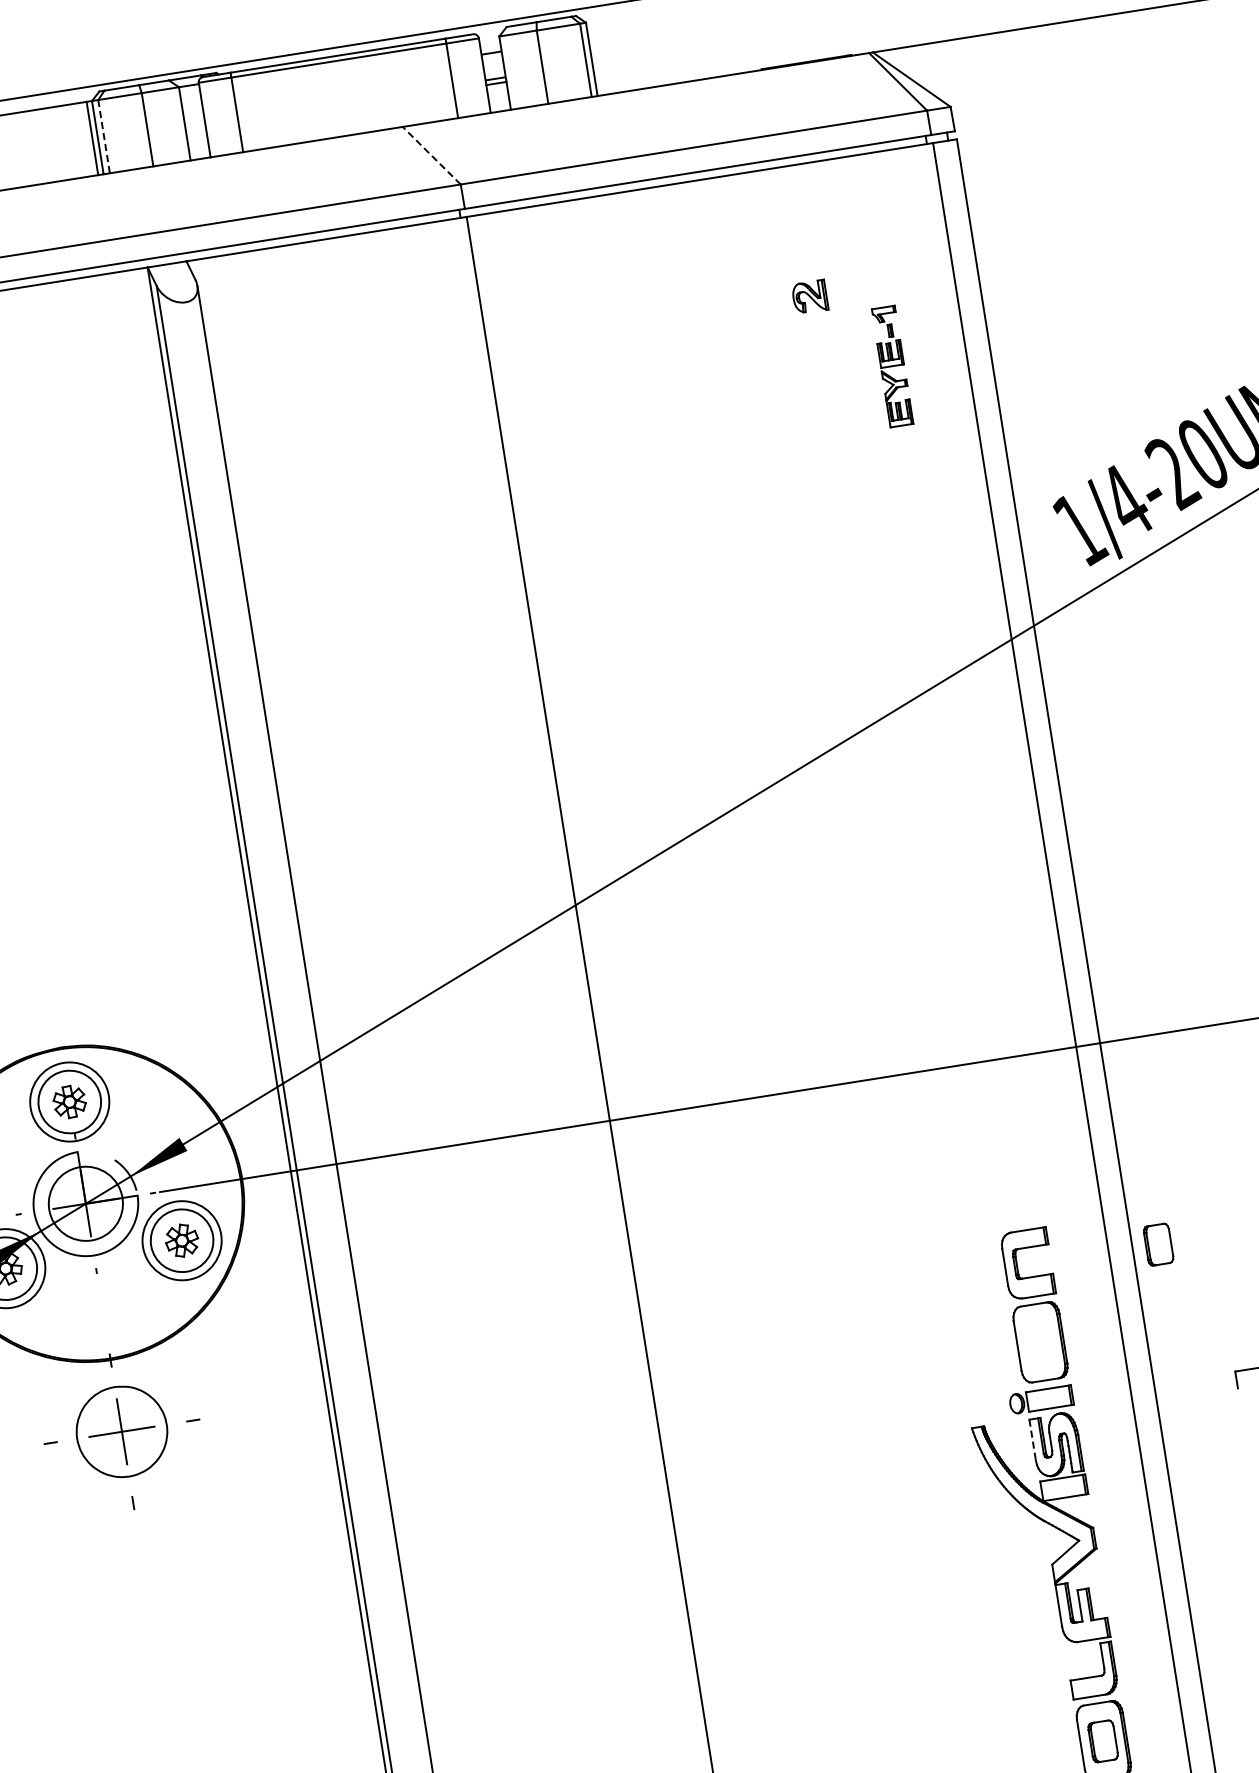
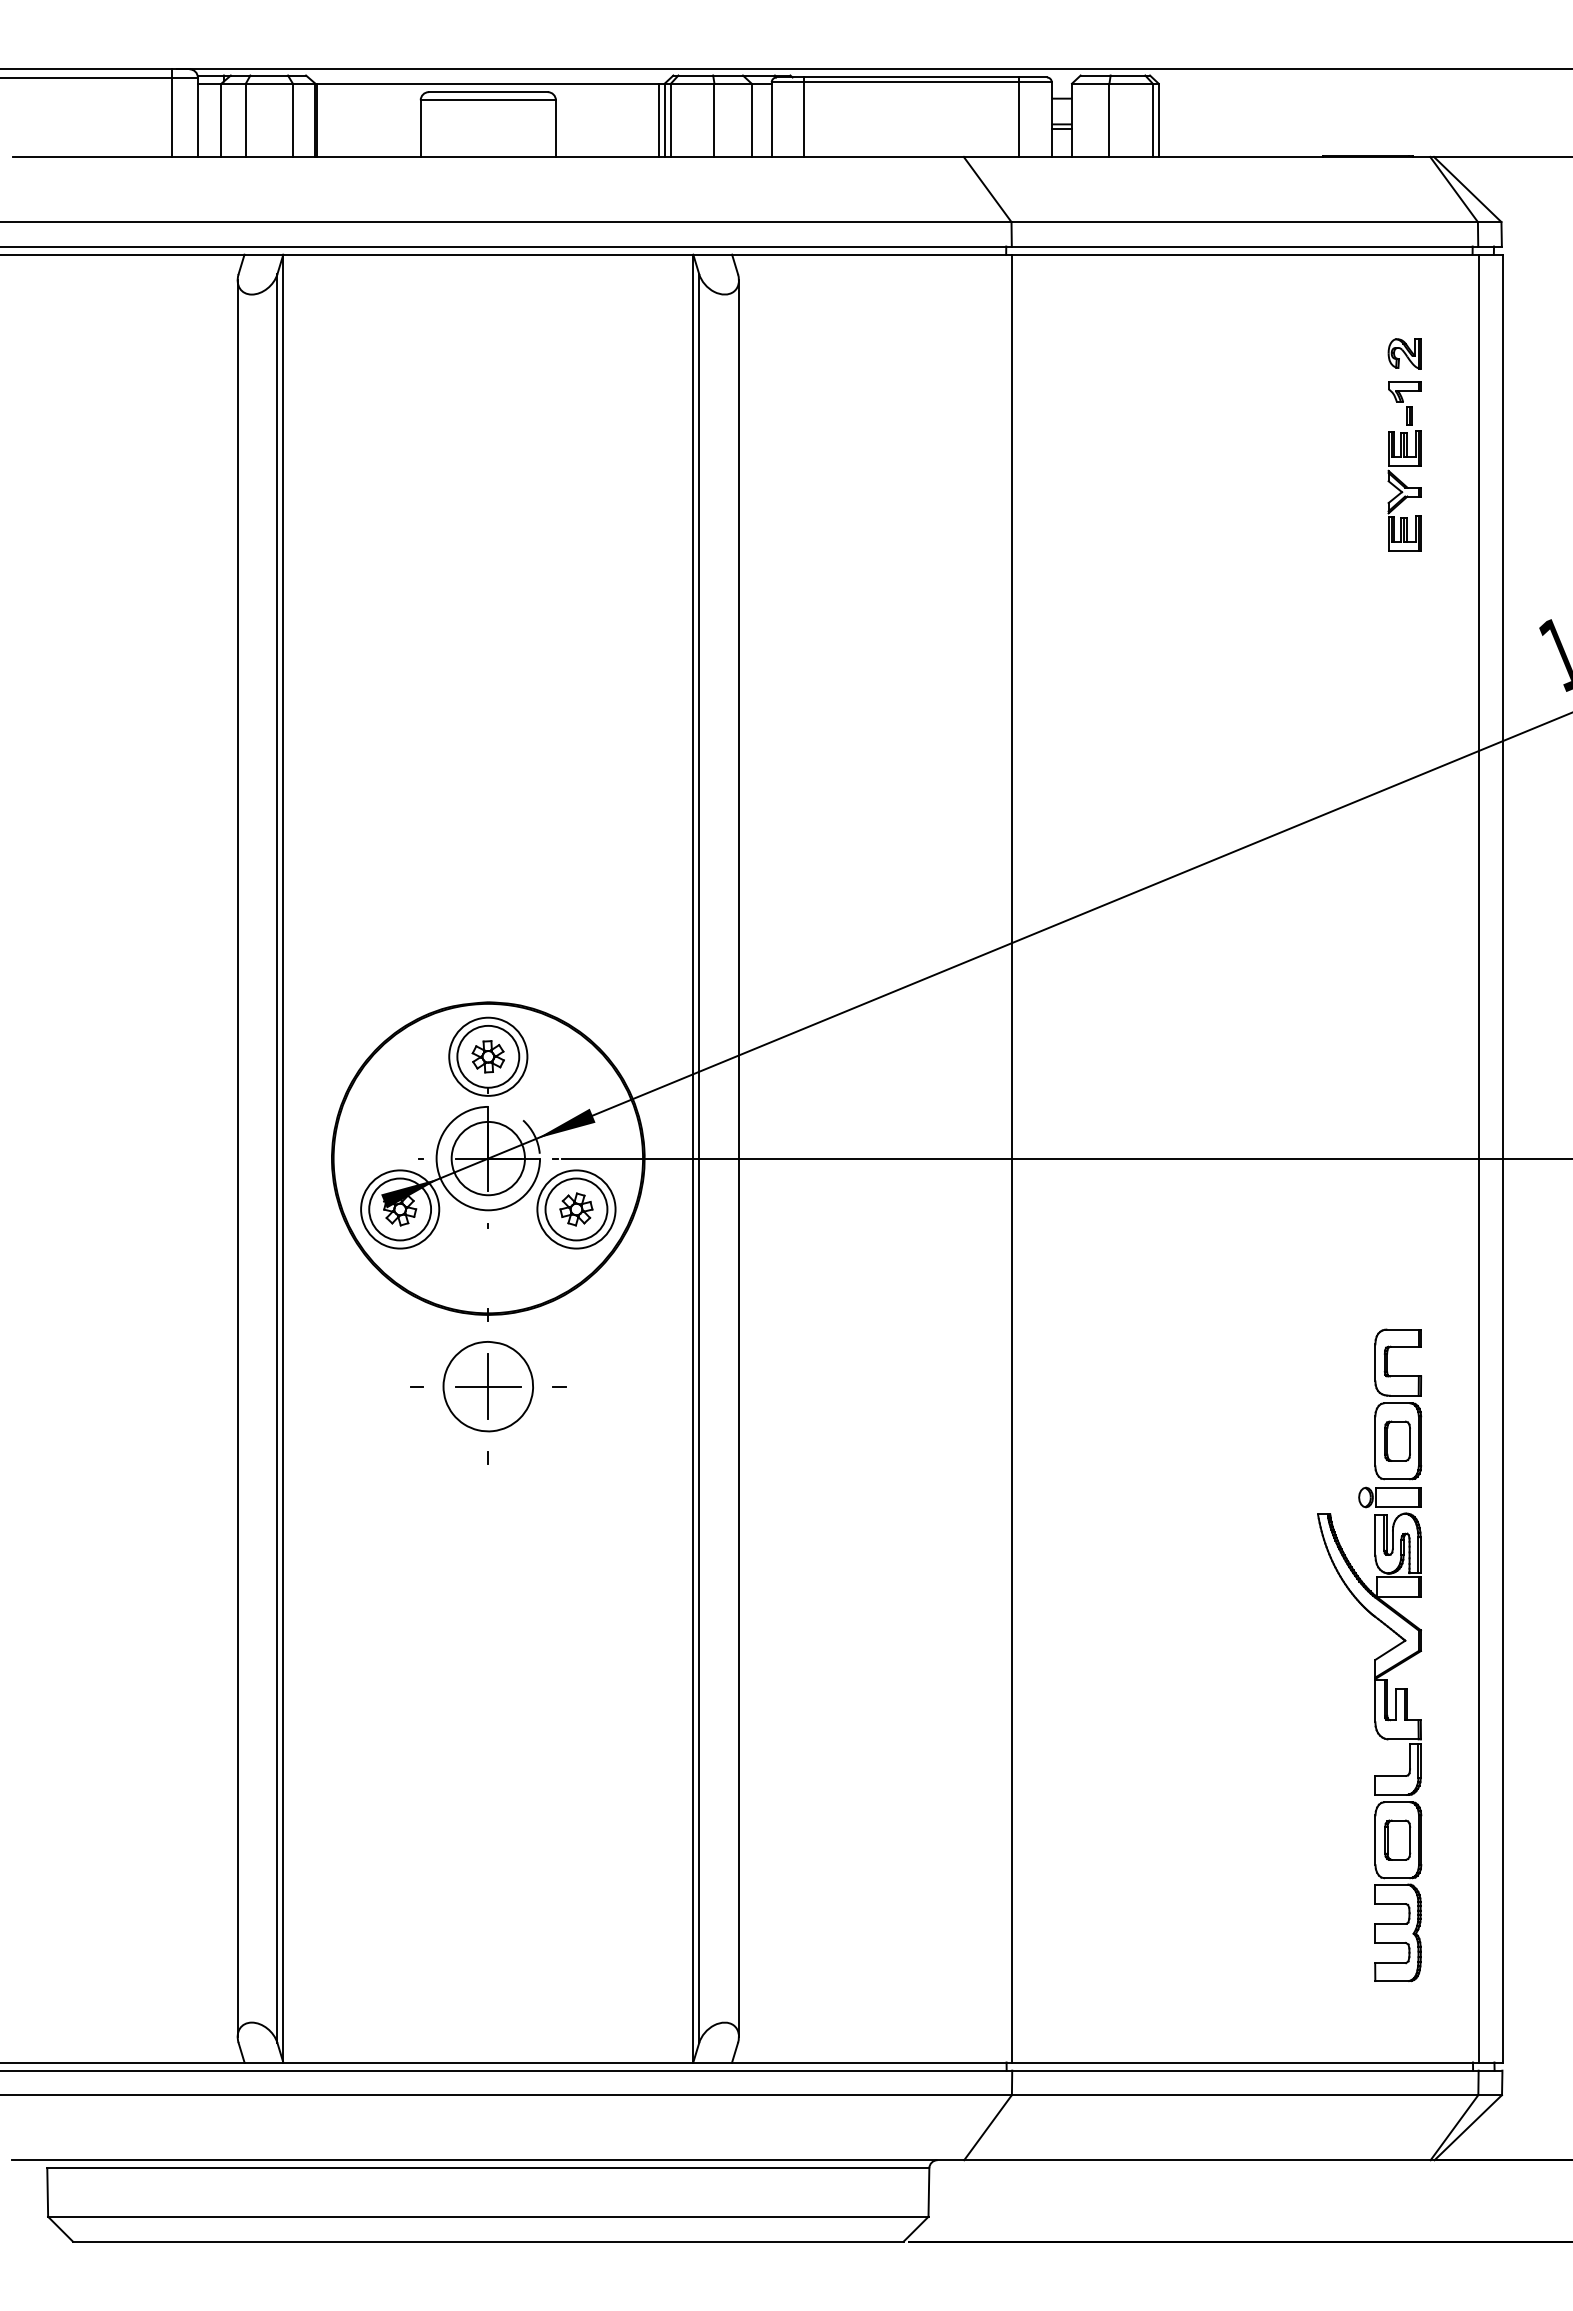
line: (103, 136) -> (670, 120), dashed -> solid
line: (431, 155) -> (987, 189), dashed -> solid
part: (809, 296) -> (1404, 353), moved
part: (892, 366) -> (1404, 466), size x1.43
part: (1158, 1243) -> (1397, 1440), moved
line: (1032, 1440) -> (1375, 1535), dashed -> solid

